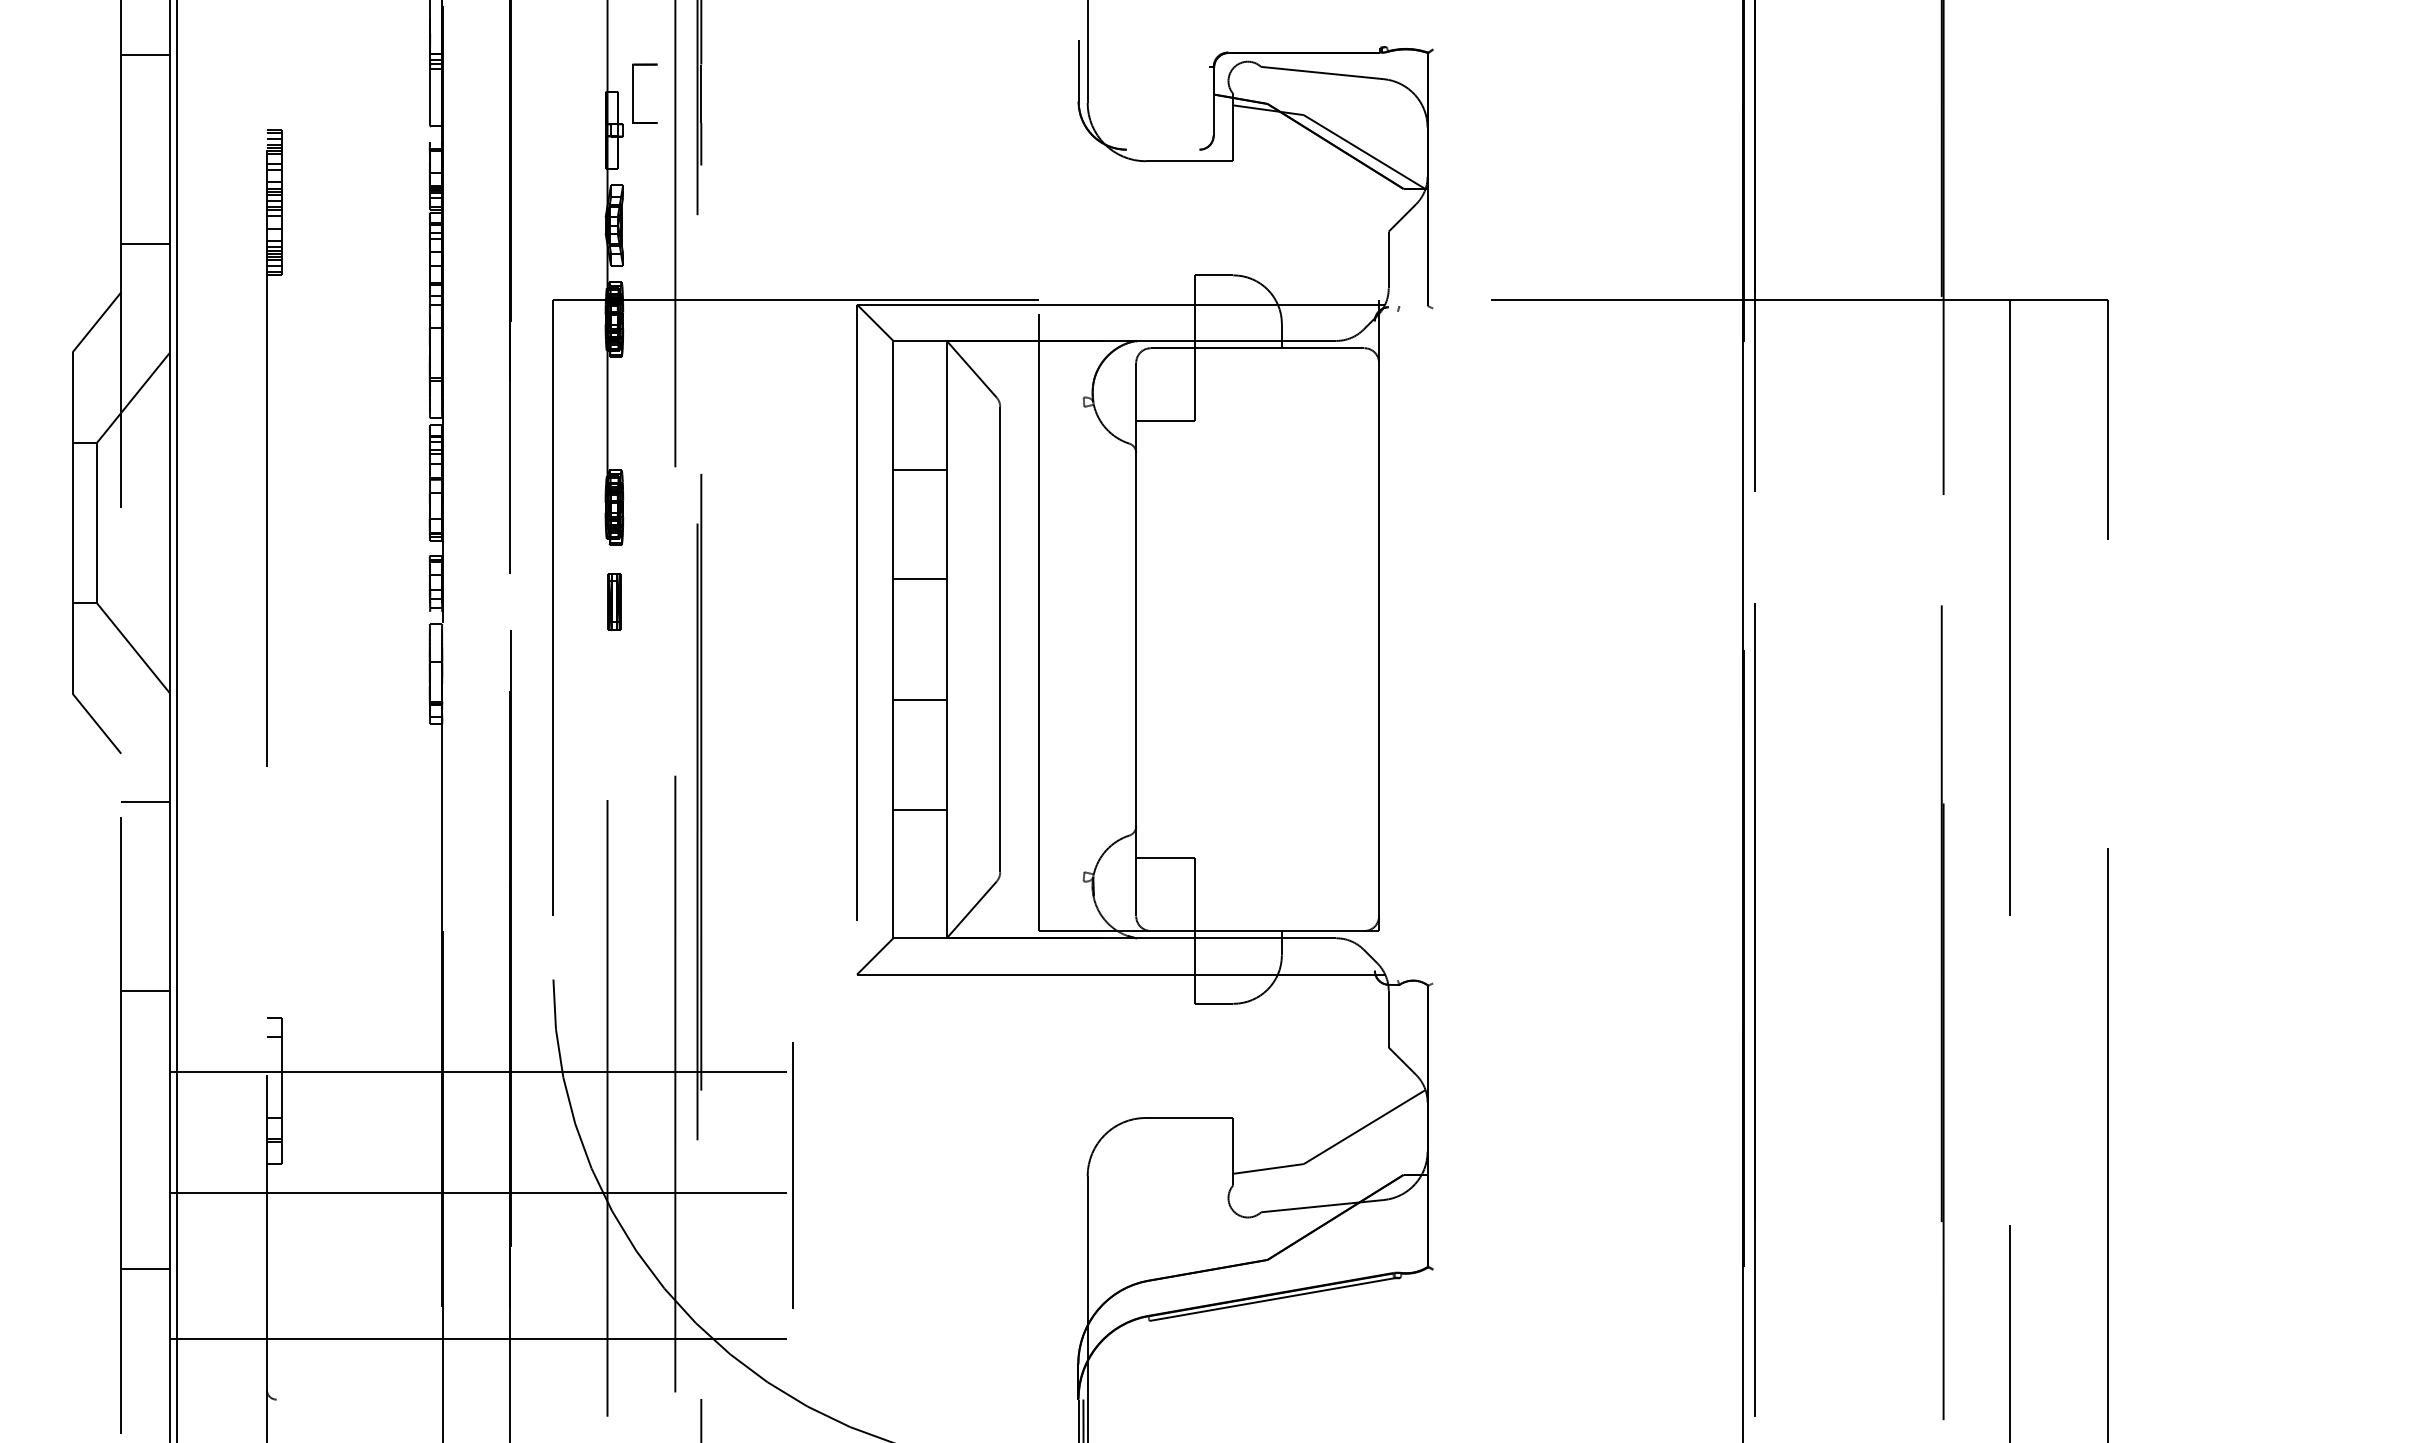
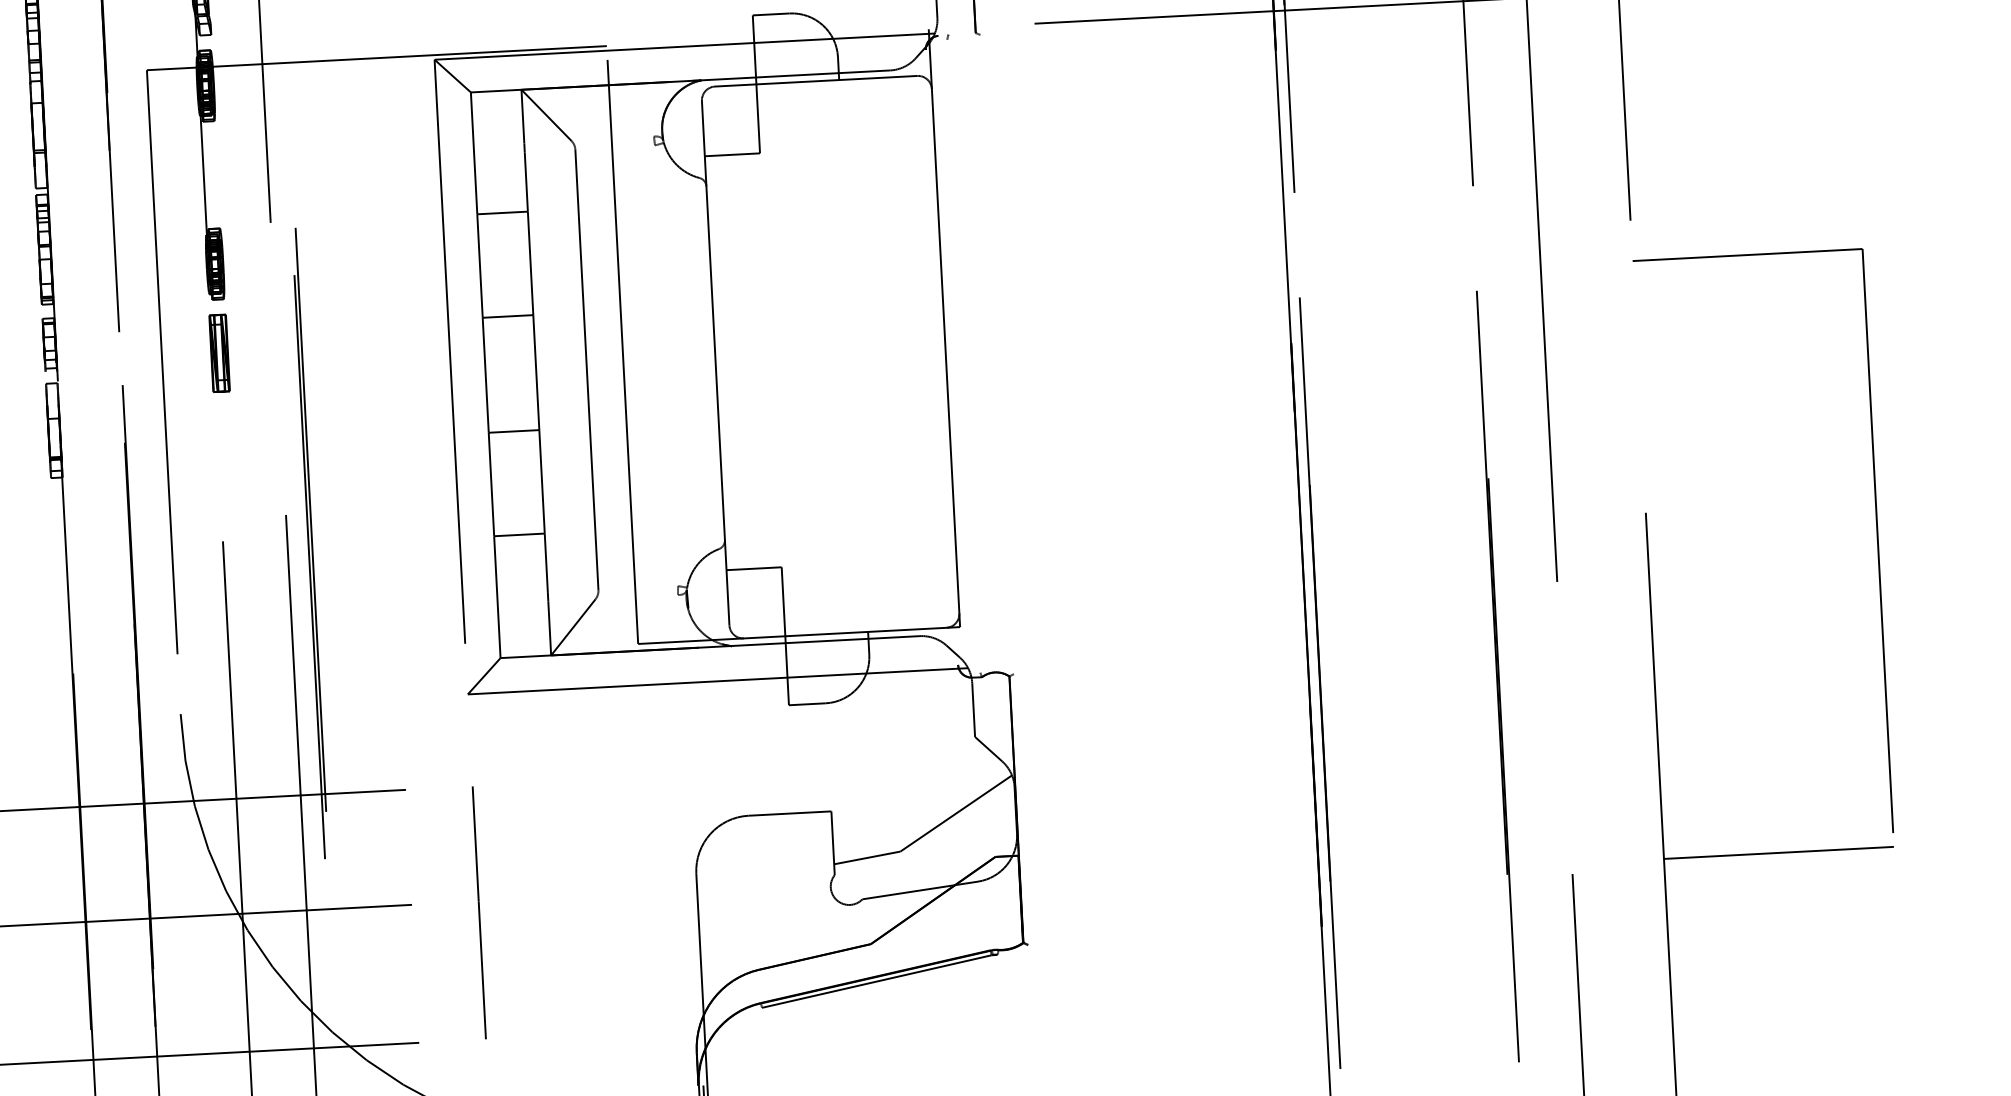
part: (614, 601) -> (219, 353), size x1.43
part: (2349, 890) -> (1877, 540), added
line: (792, 1175) -> (478, 913), moved
line: (2228, 1213) -> (1778, 852), added

